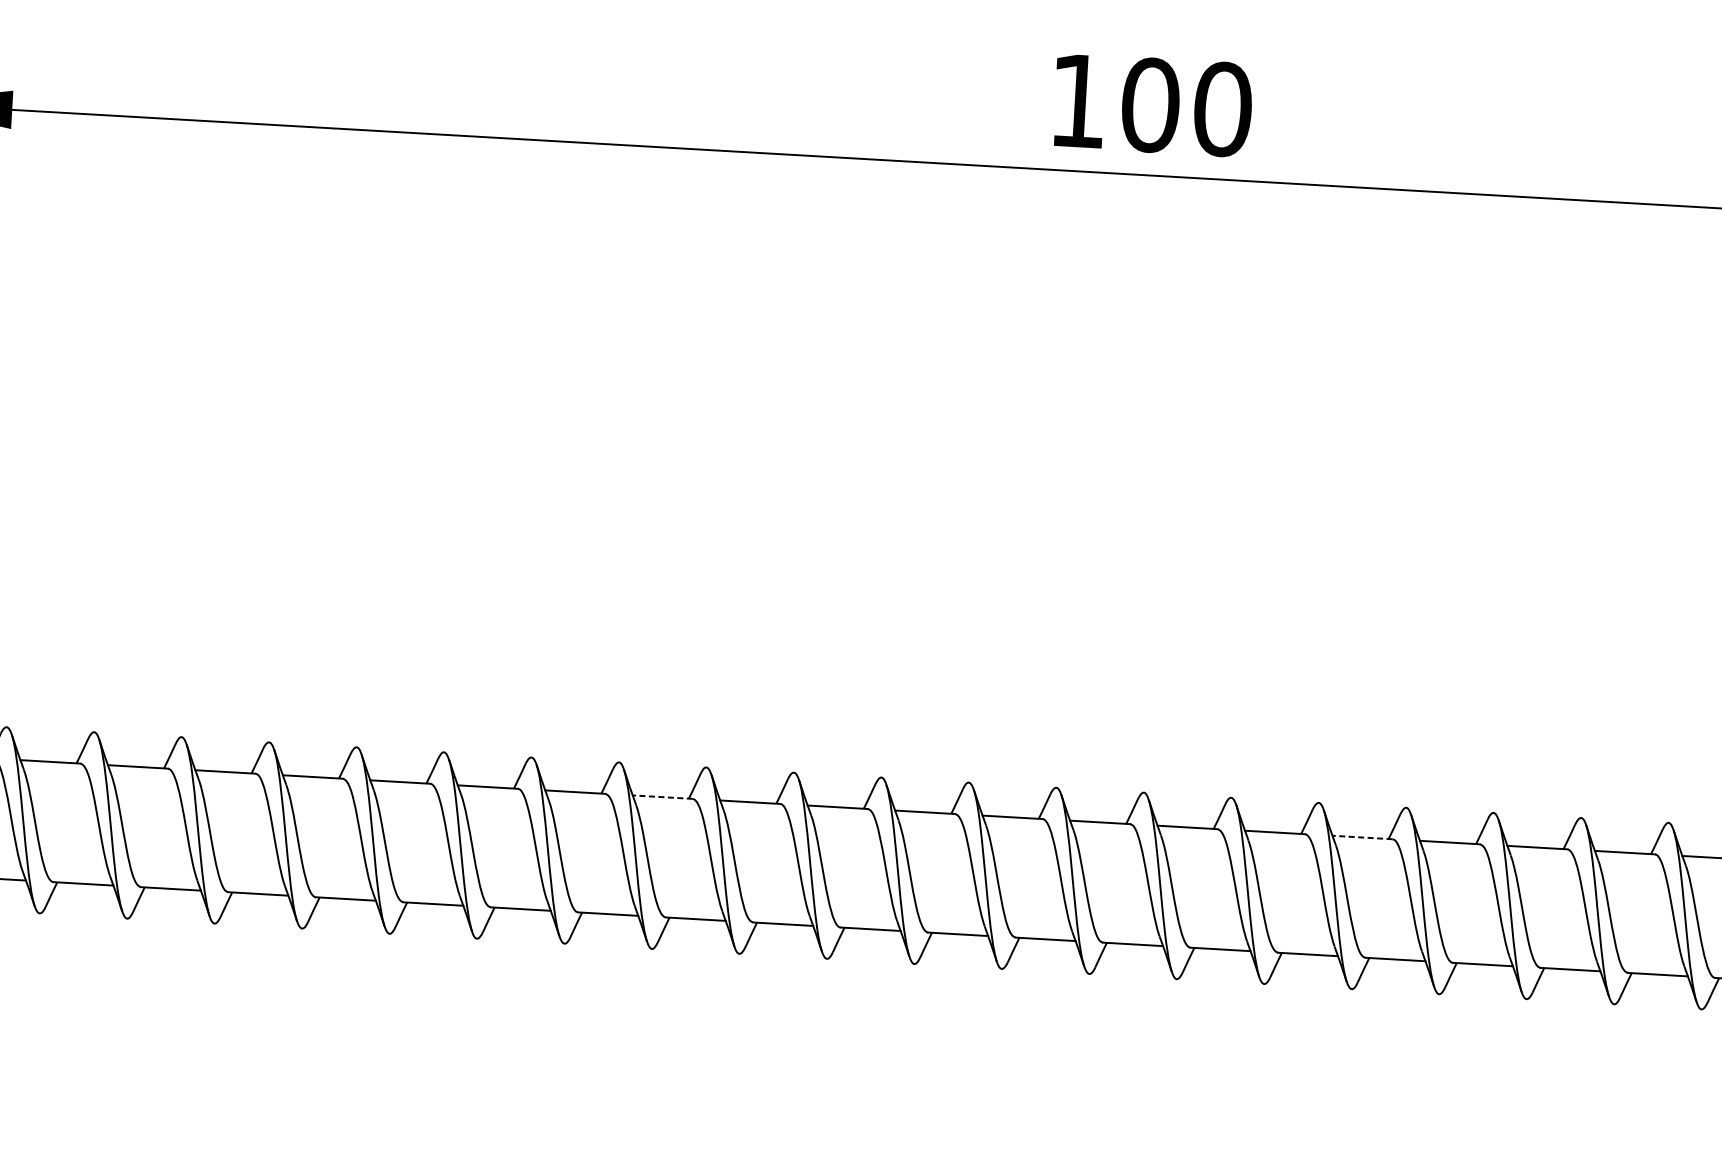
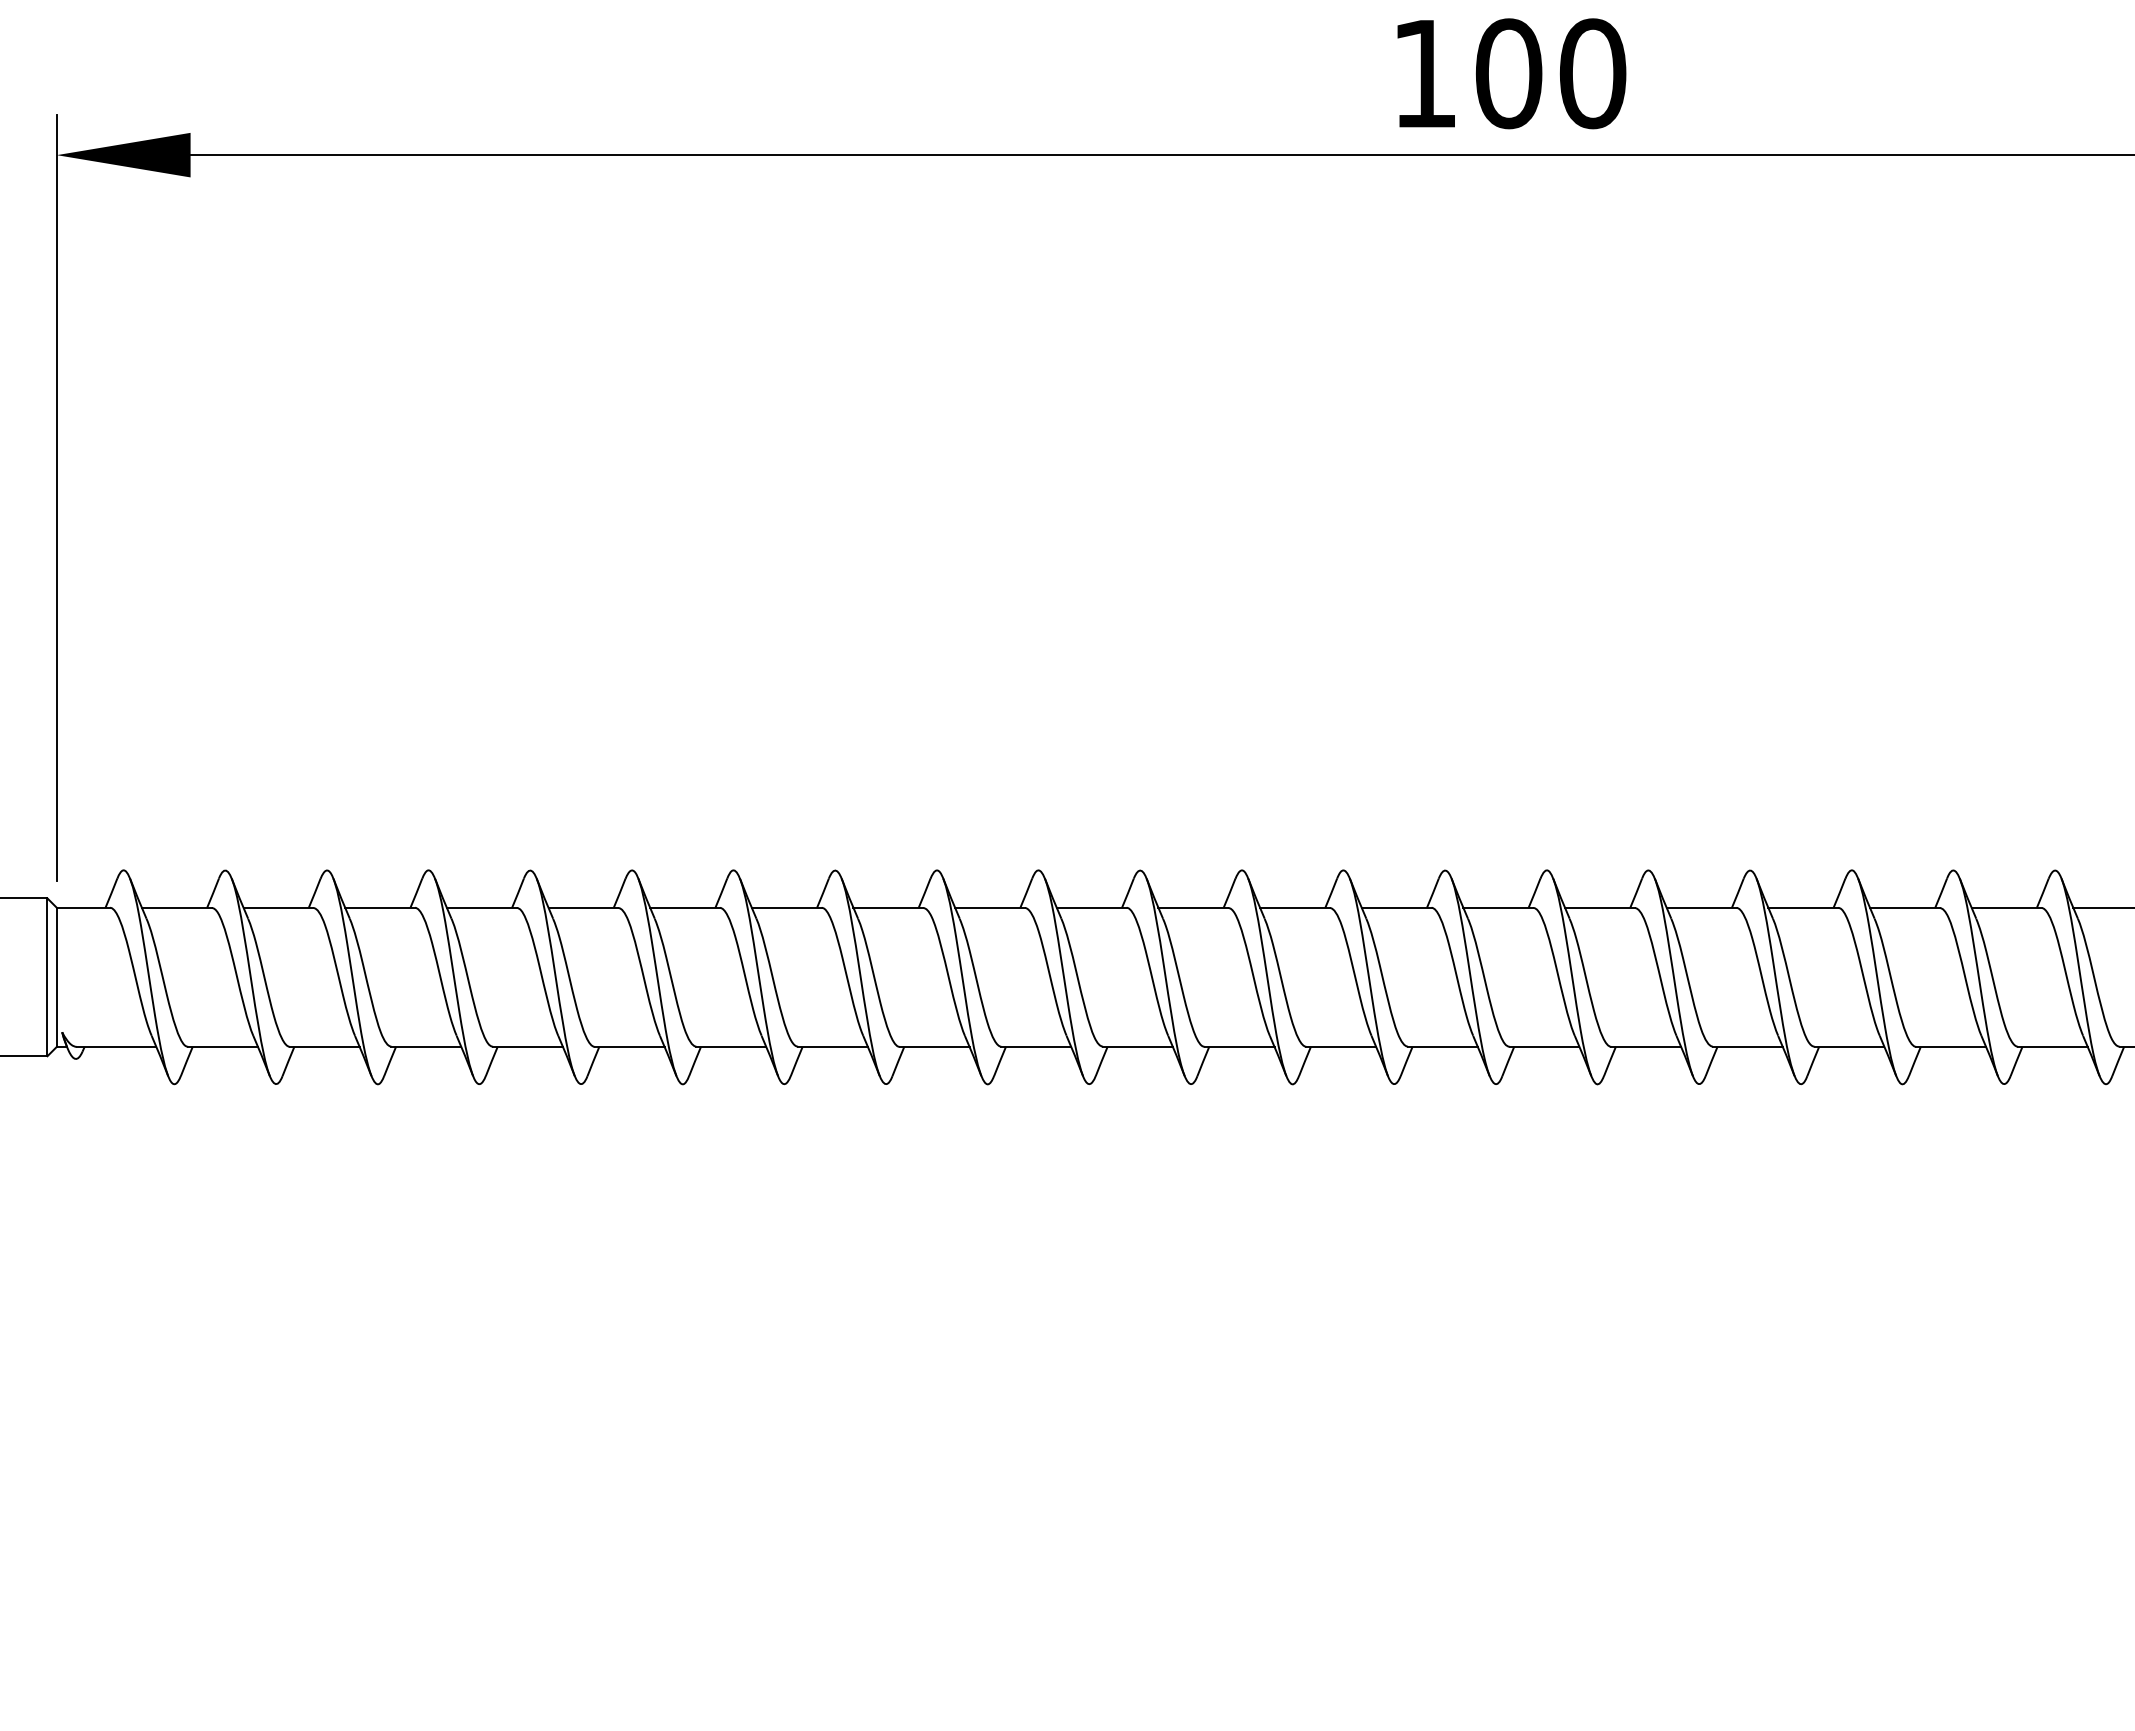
line: (663, 796) -> (990, 907), dashed -> solid
line: (1362, 837) -> (1803, 907), dashed -> solid

